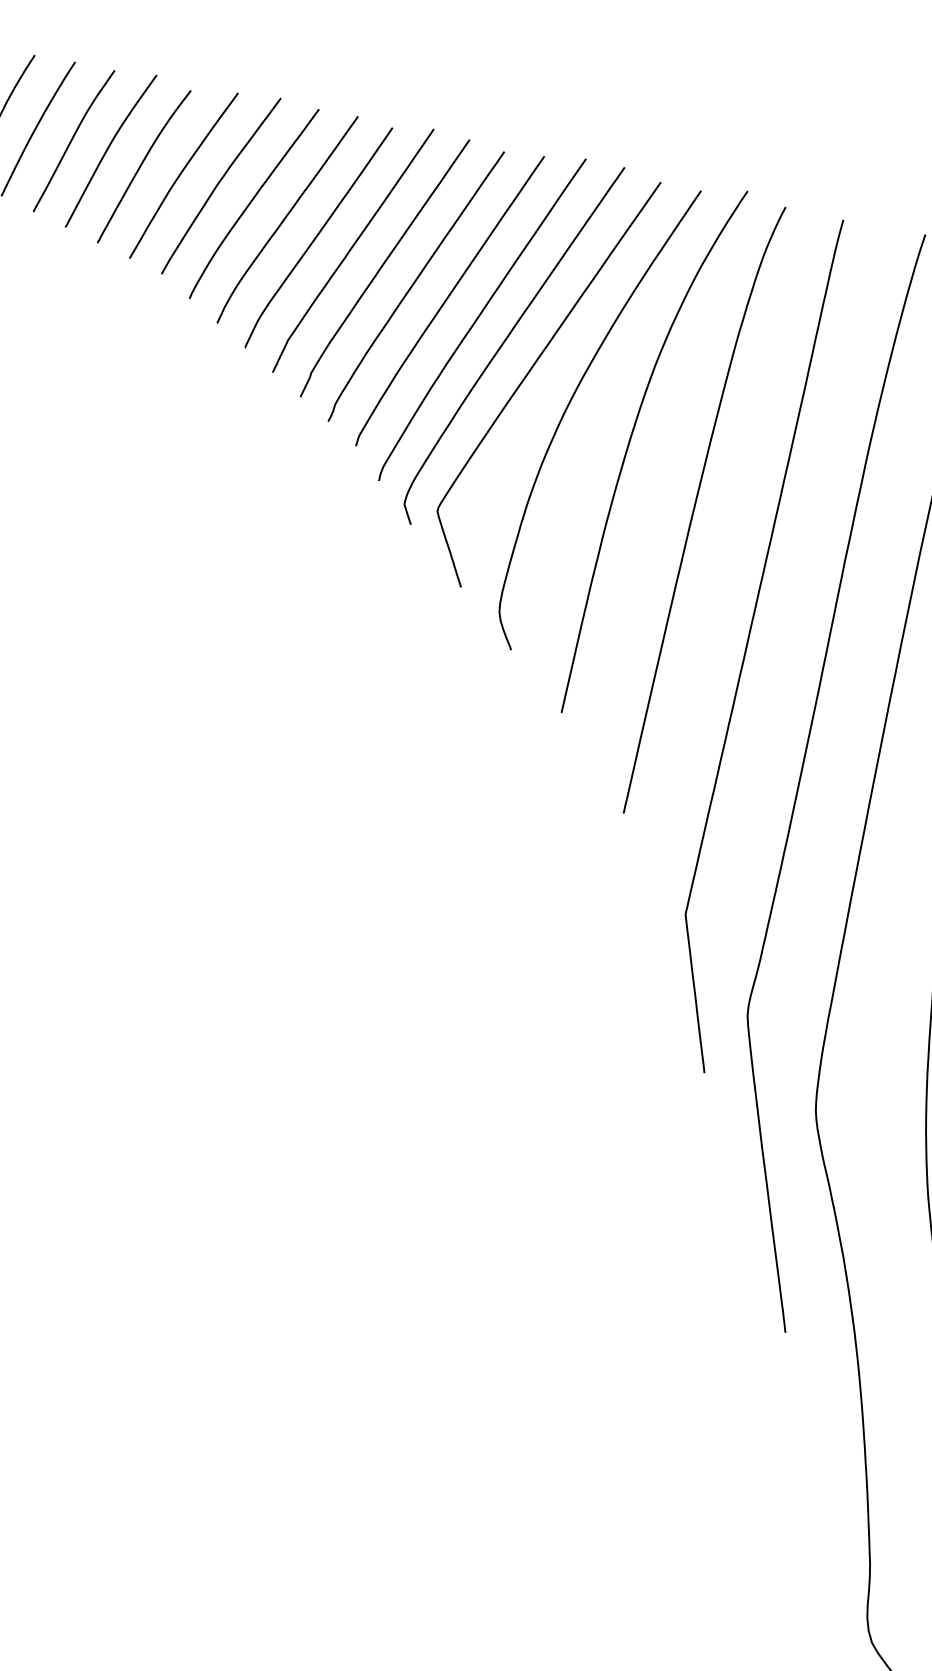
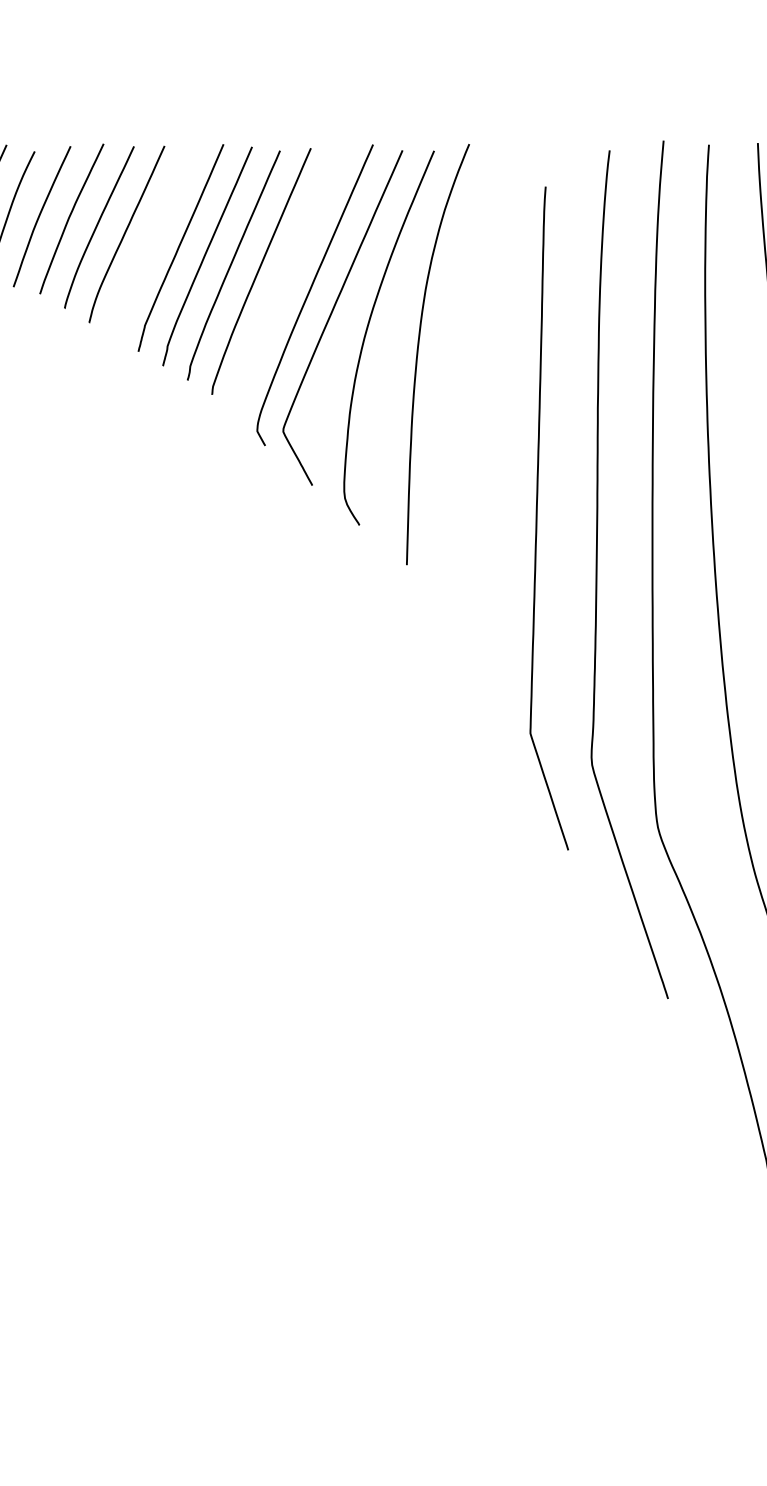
curve: (318, 236) -> (152, 242), removed
curve: (480, 317) -> (286, 279), removed
curve: (695, 507) -> (477, 390), removed
curve: (748, 641) -> (537, 518), moved

